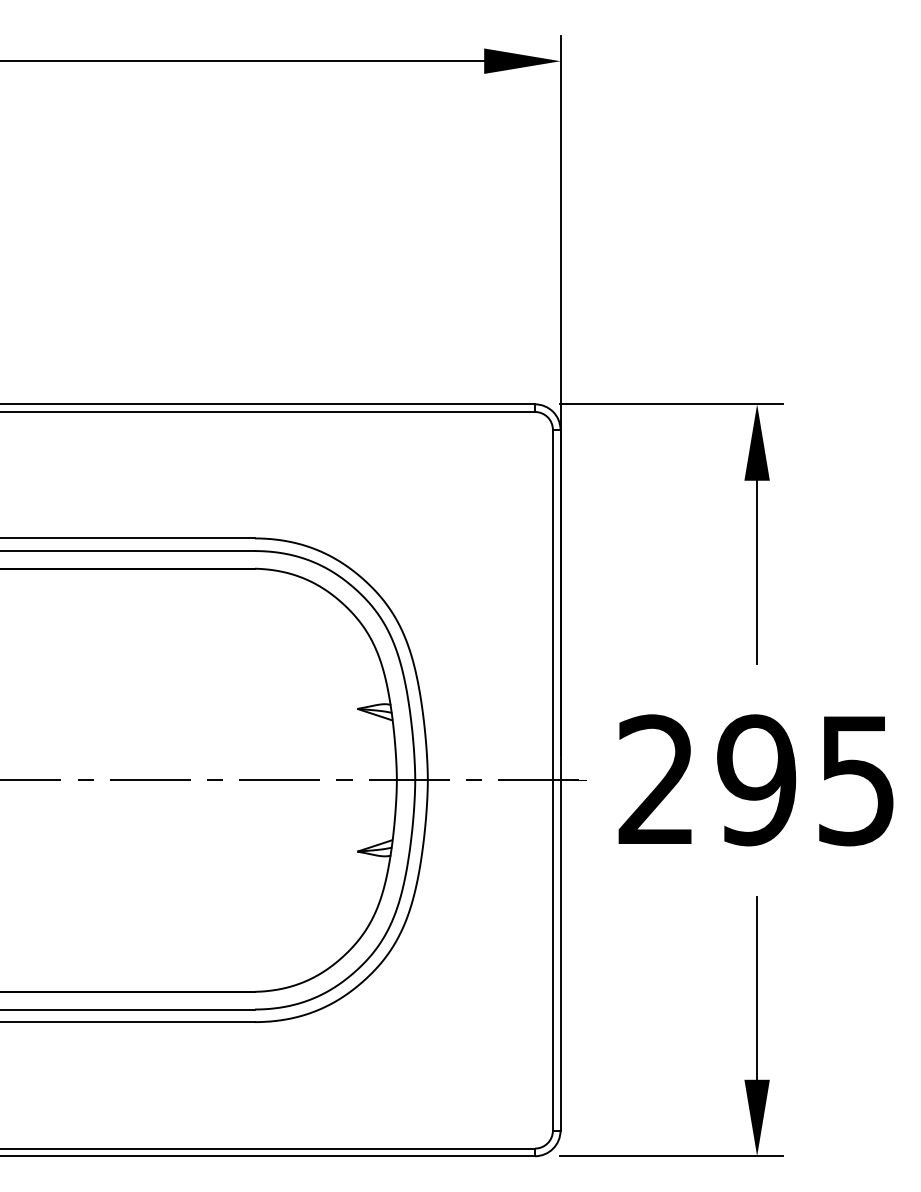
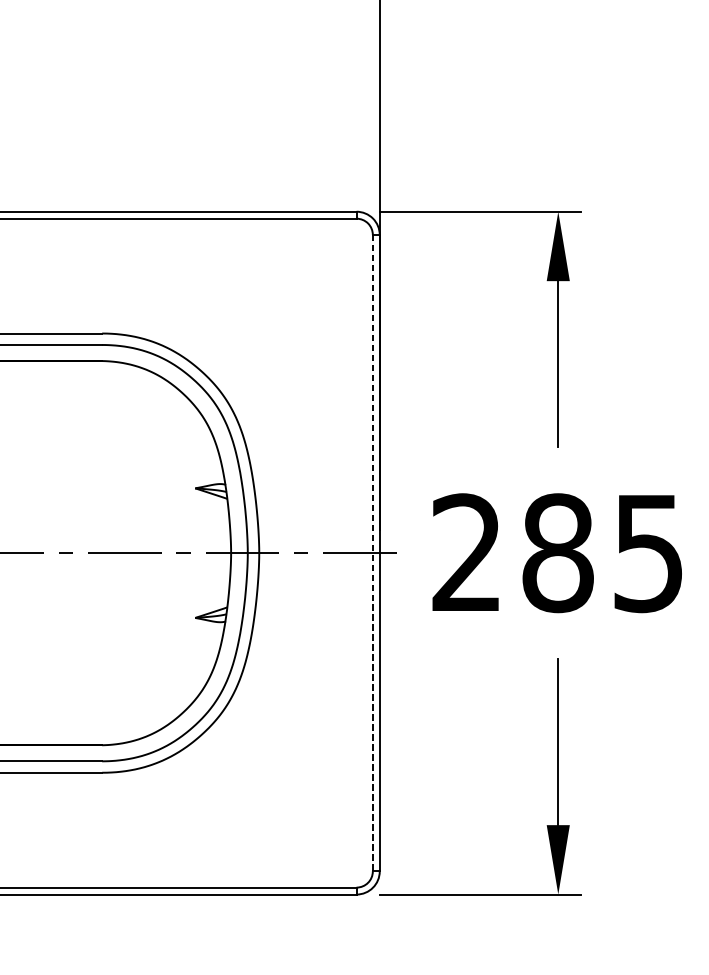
line: (552, 780) -> (372, 553), solid -> dashed
text: (756, 780) -> (557, 553), 295 -> 285

